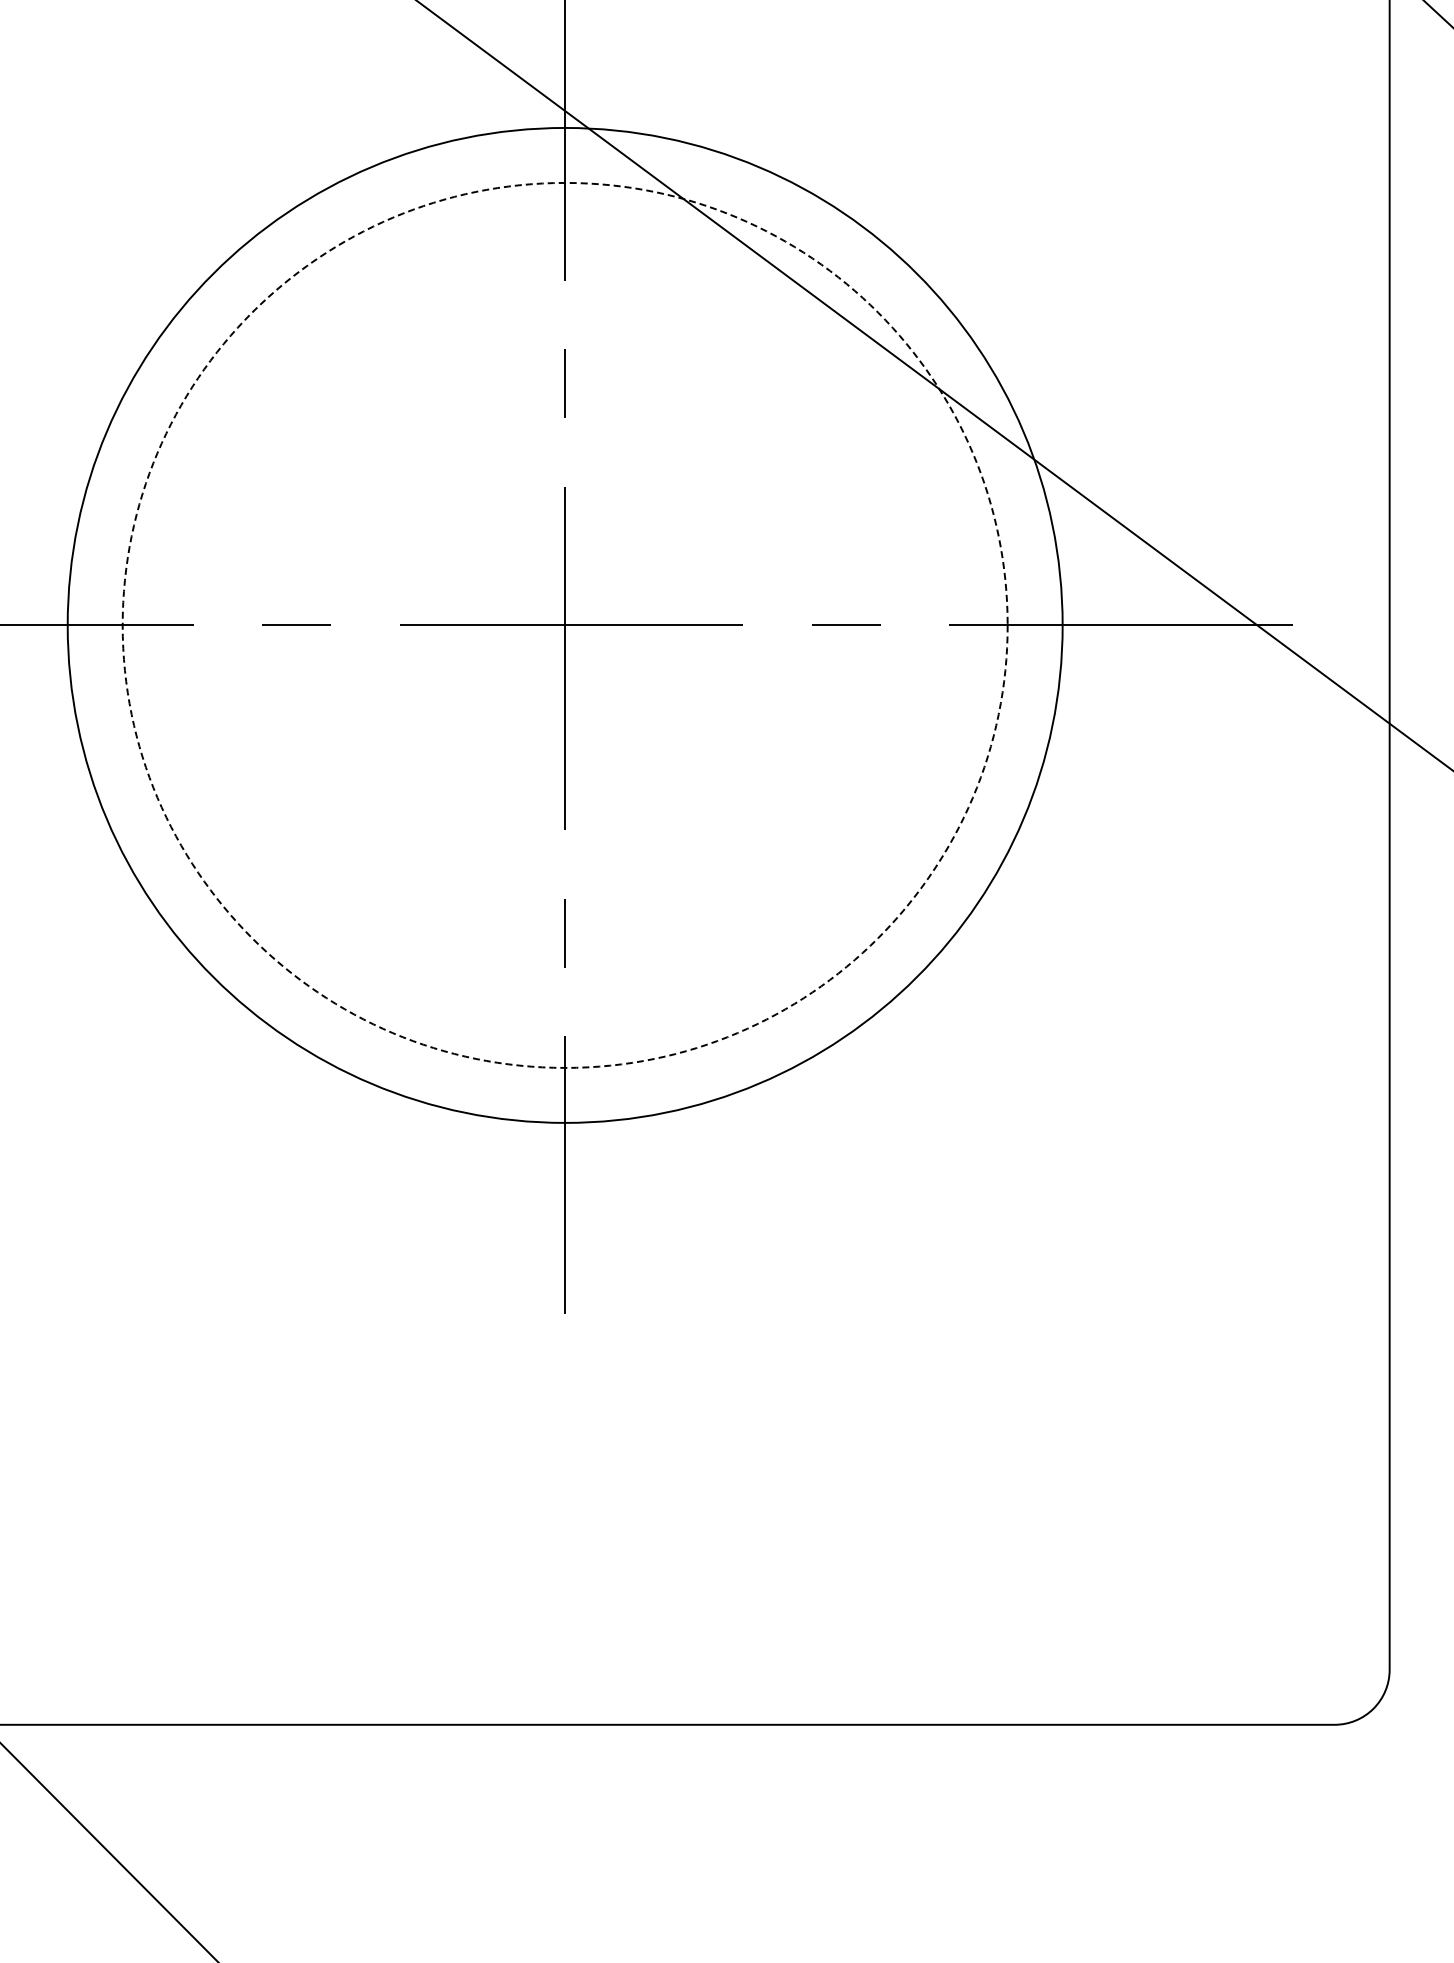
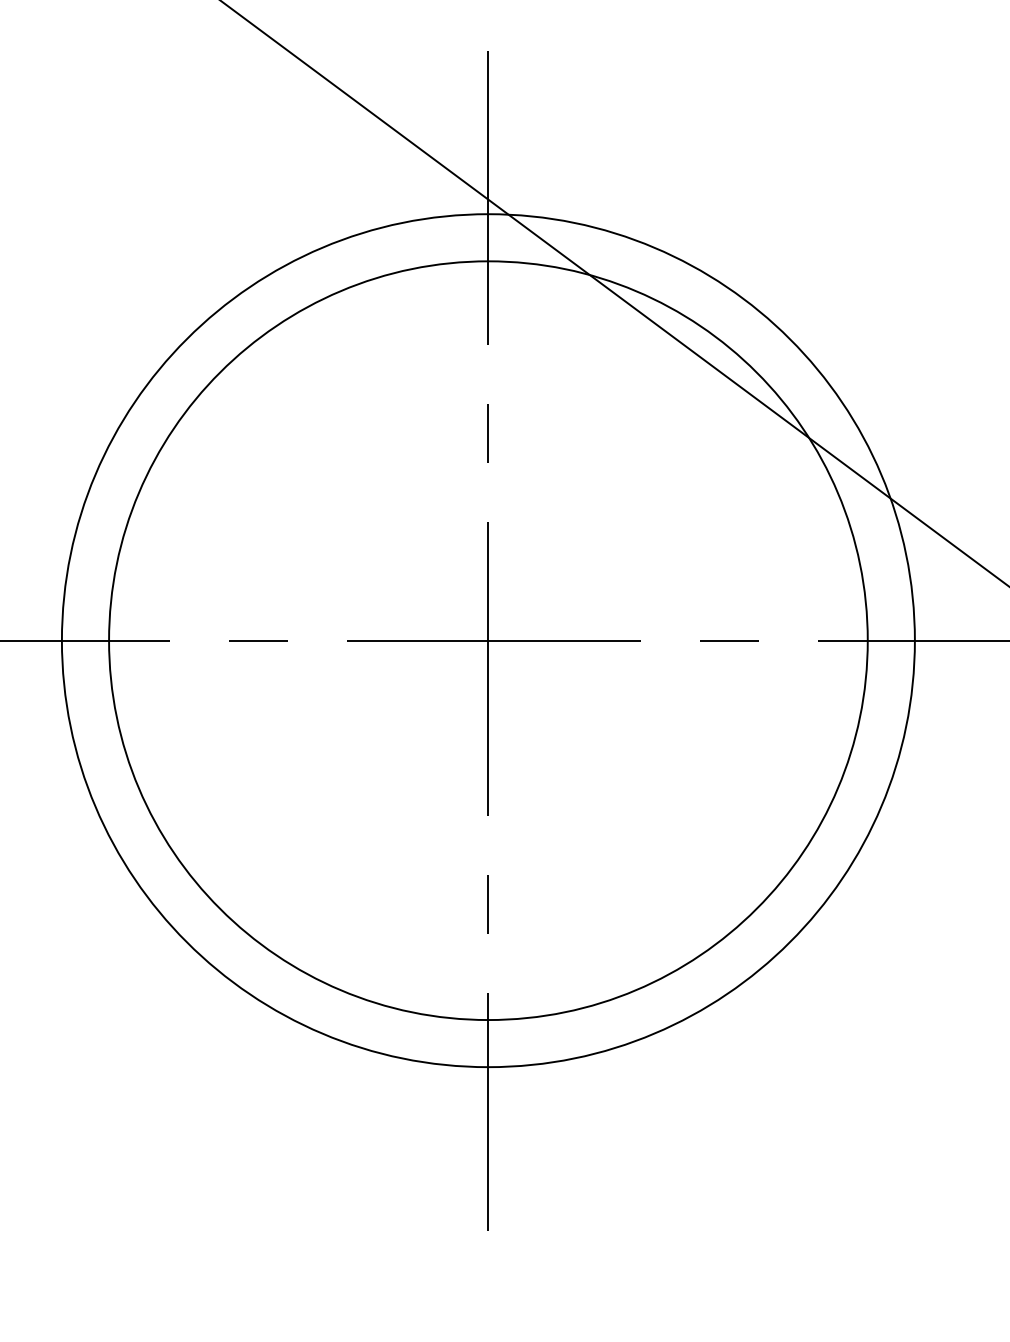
circle: (564, 624) -> (487, 639), dashed -> solid

